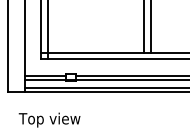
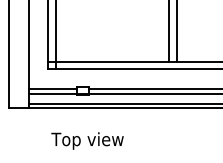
text: (49, 119) -> (87, 140), moved

